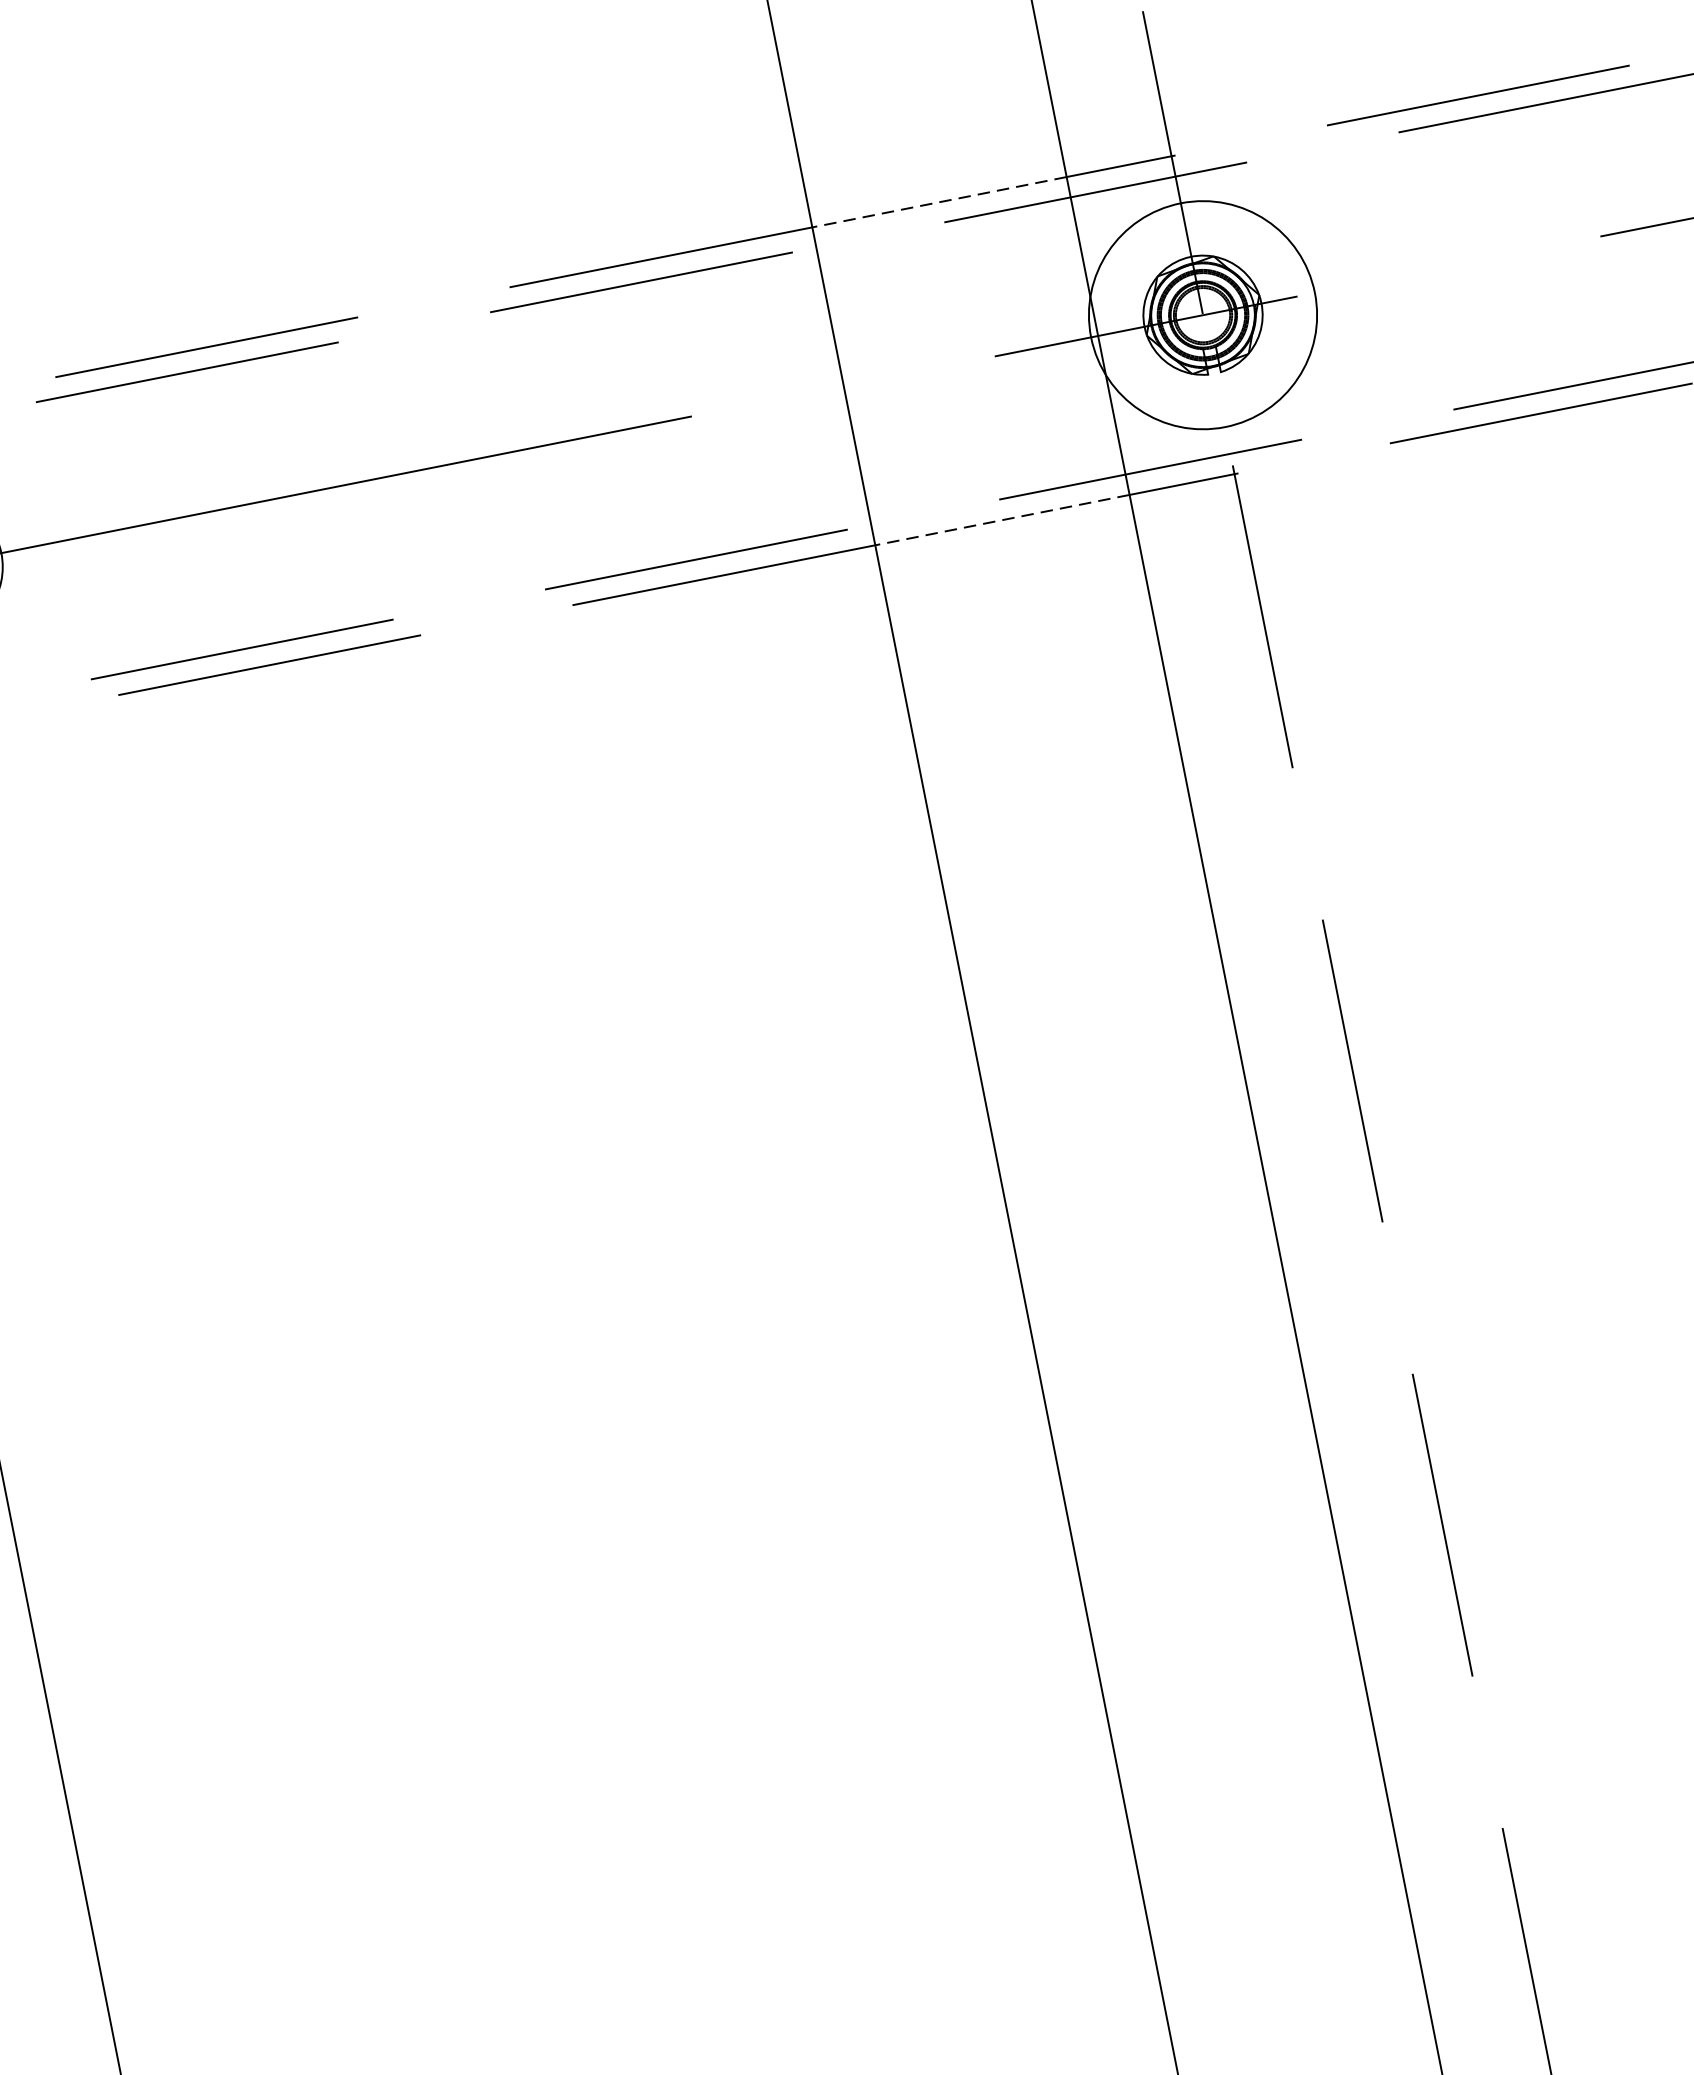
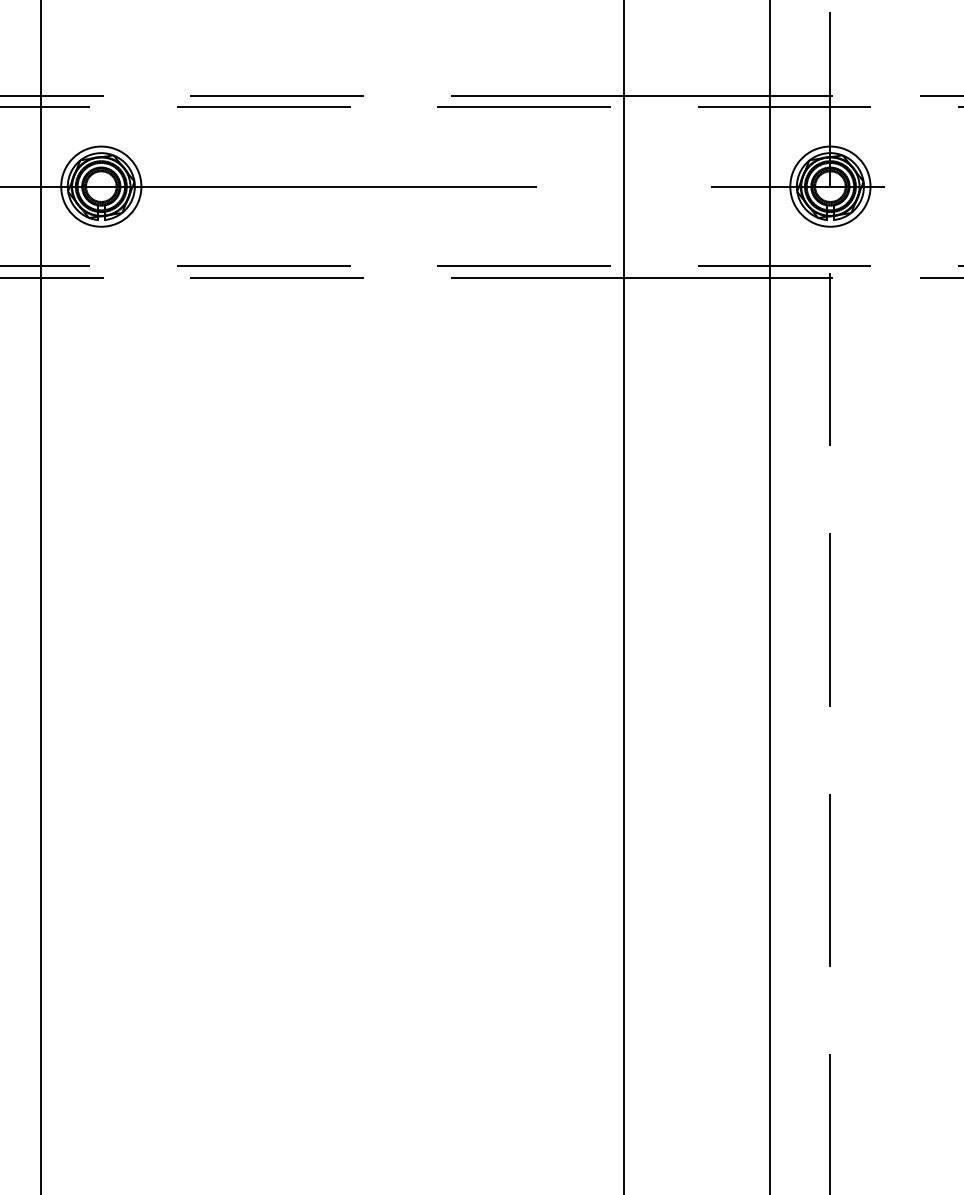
line: (939, 202) -> (697, 95), dashed -> solid
circle: (1203, 314) -> (830, 186), size x0.62
line: (1002, 519) -> (697, 277), dashed -> solid

